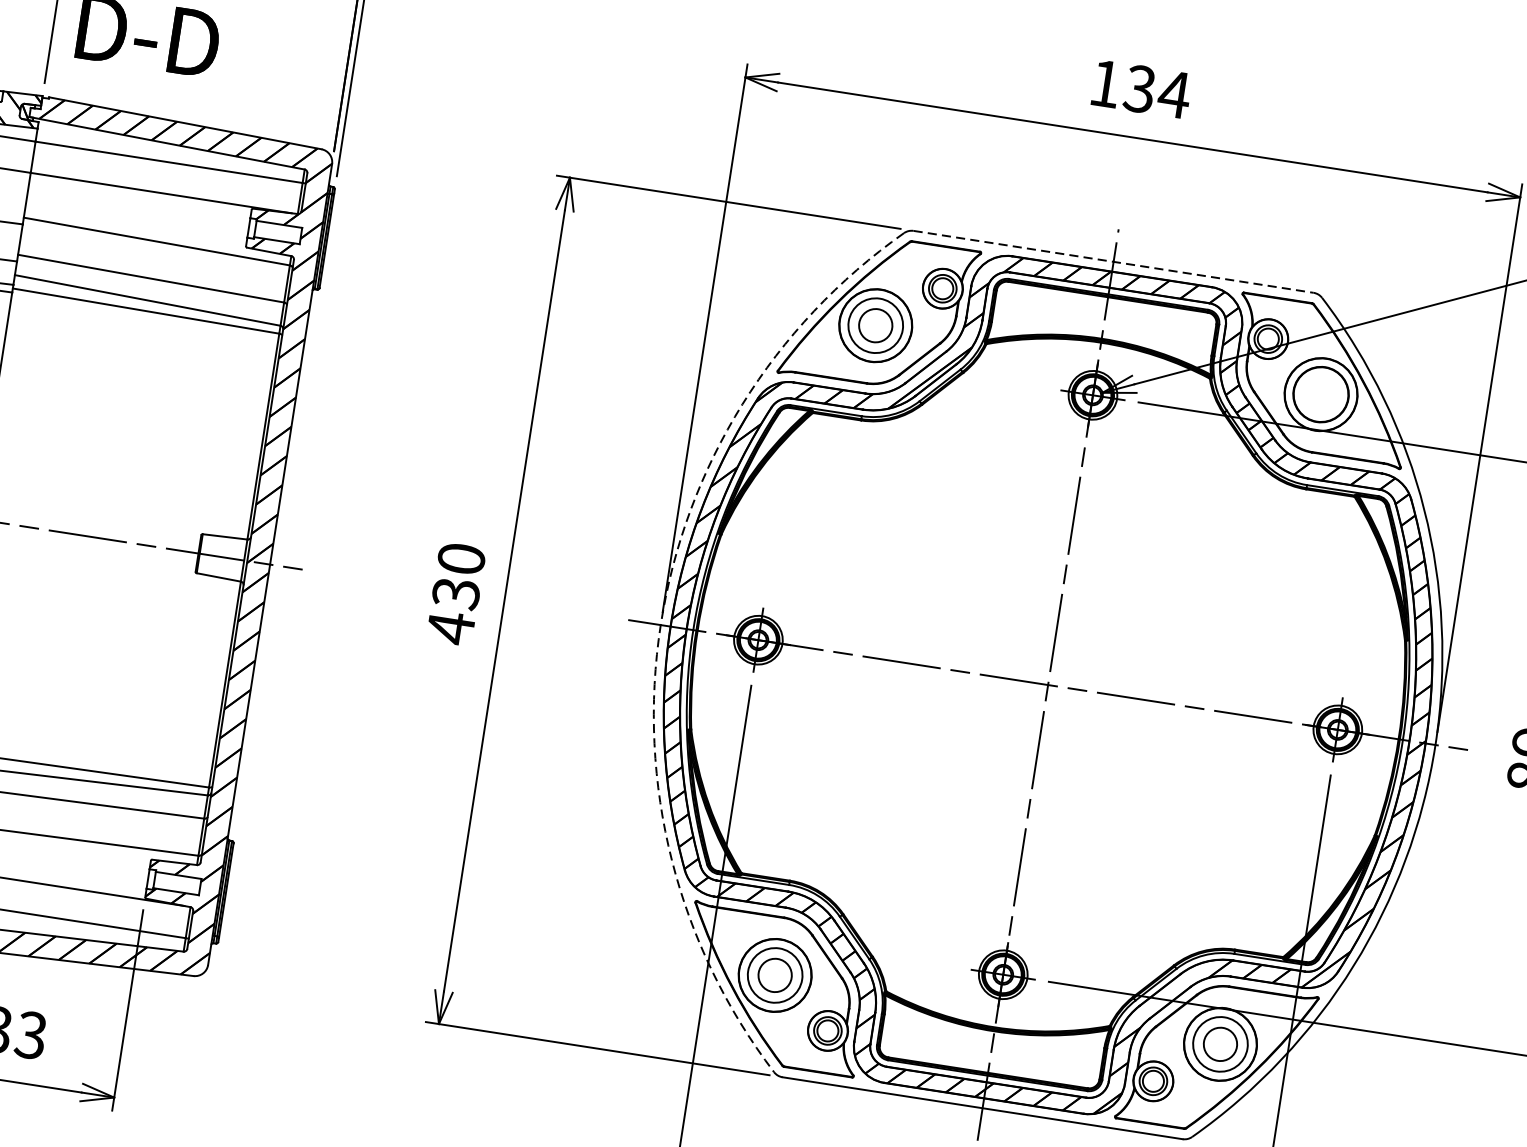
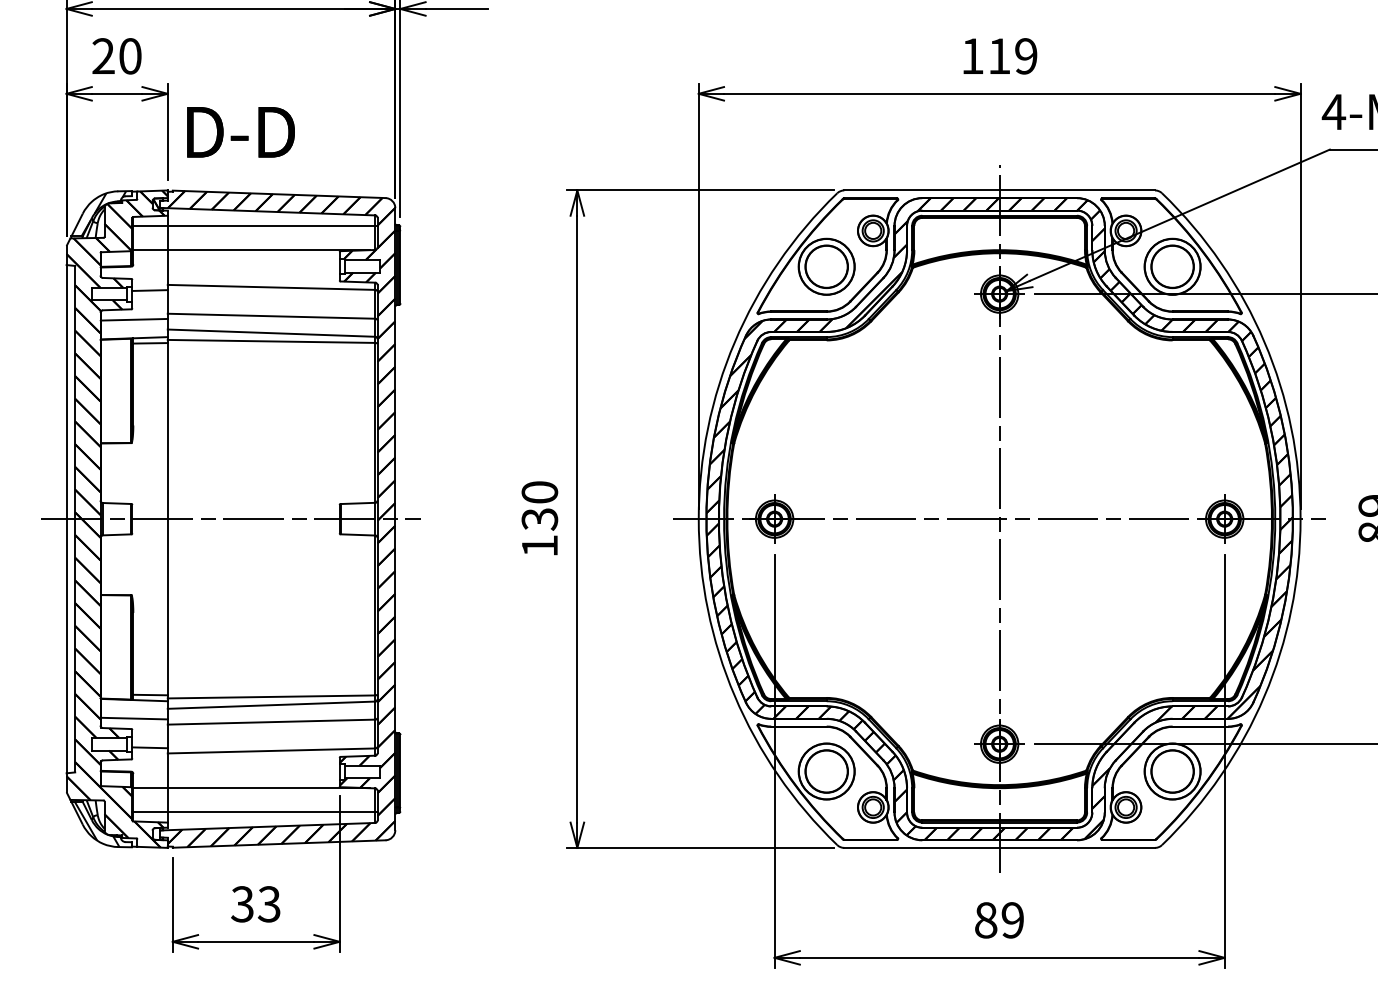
text: (1156, 91) -> (1012, 56), 134 -> 119
line: (1114, 262) -> (1000, 190), dashed -> solid
circle: (875, 325) -> (826, 266), size x1.67
arc: (660, 625) -> (698, 519), dashed -> solid
text: (450, 628) -> (539, 546), 430 -> 130
circle: (774, 975) -> (826, 771), size x1.67
circle: (1220, 1044) -> (1172, 771), size x1.67

